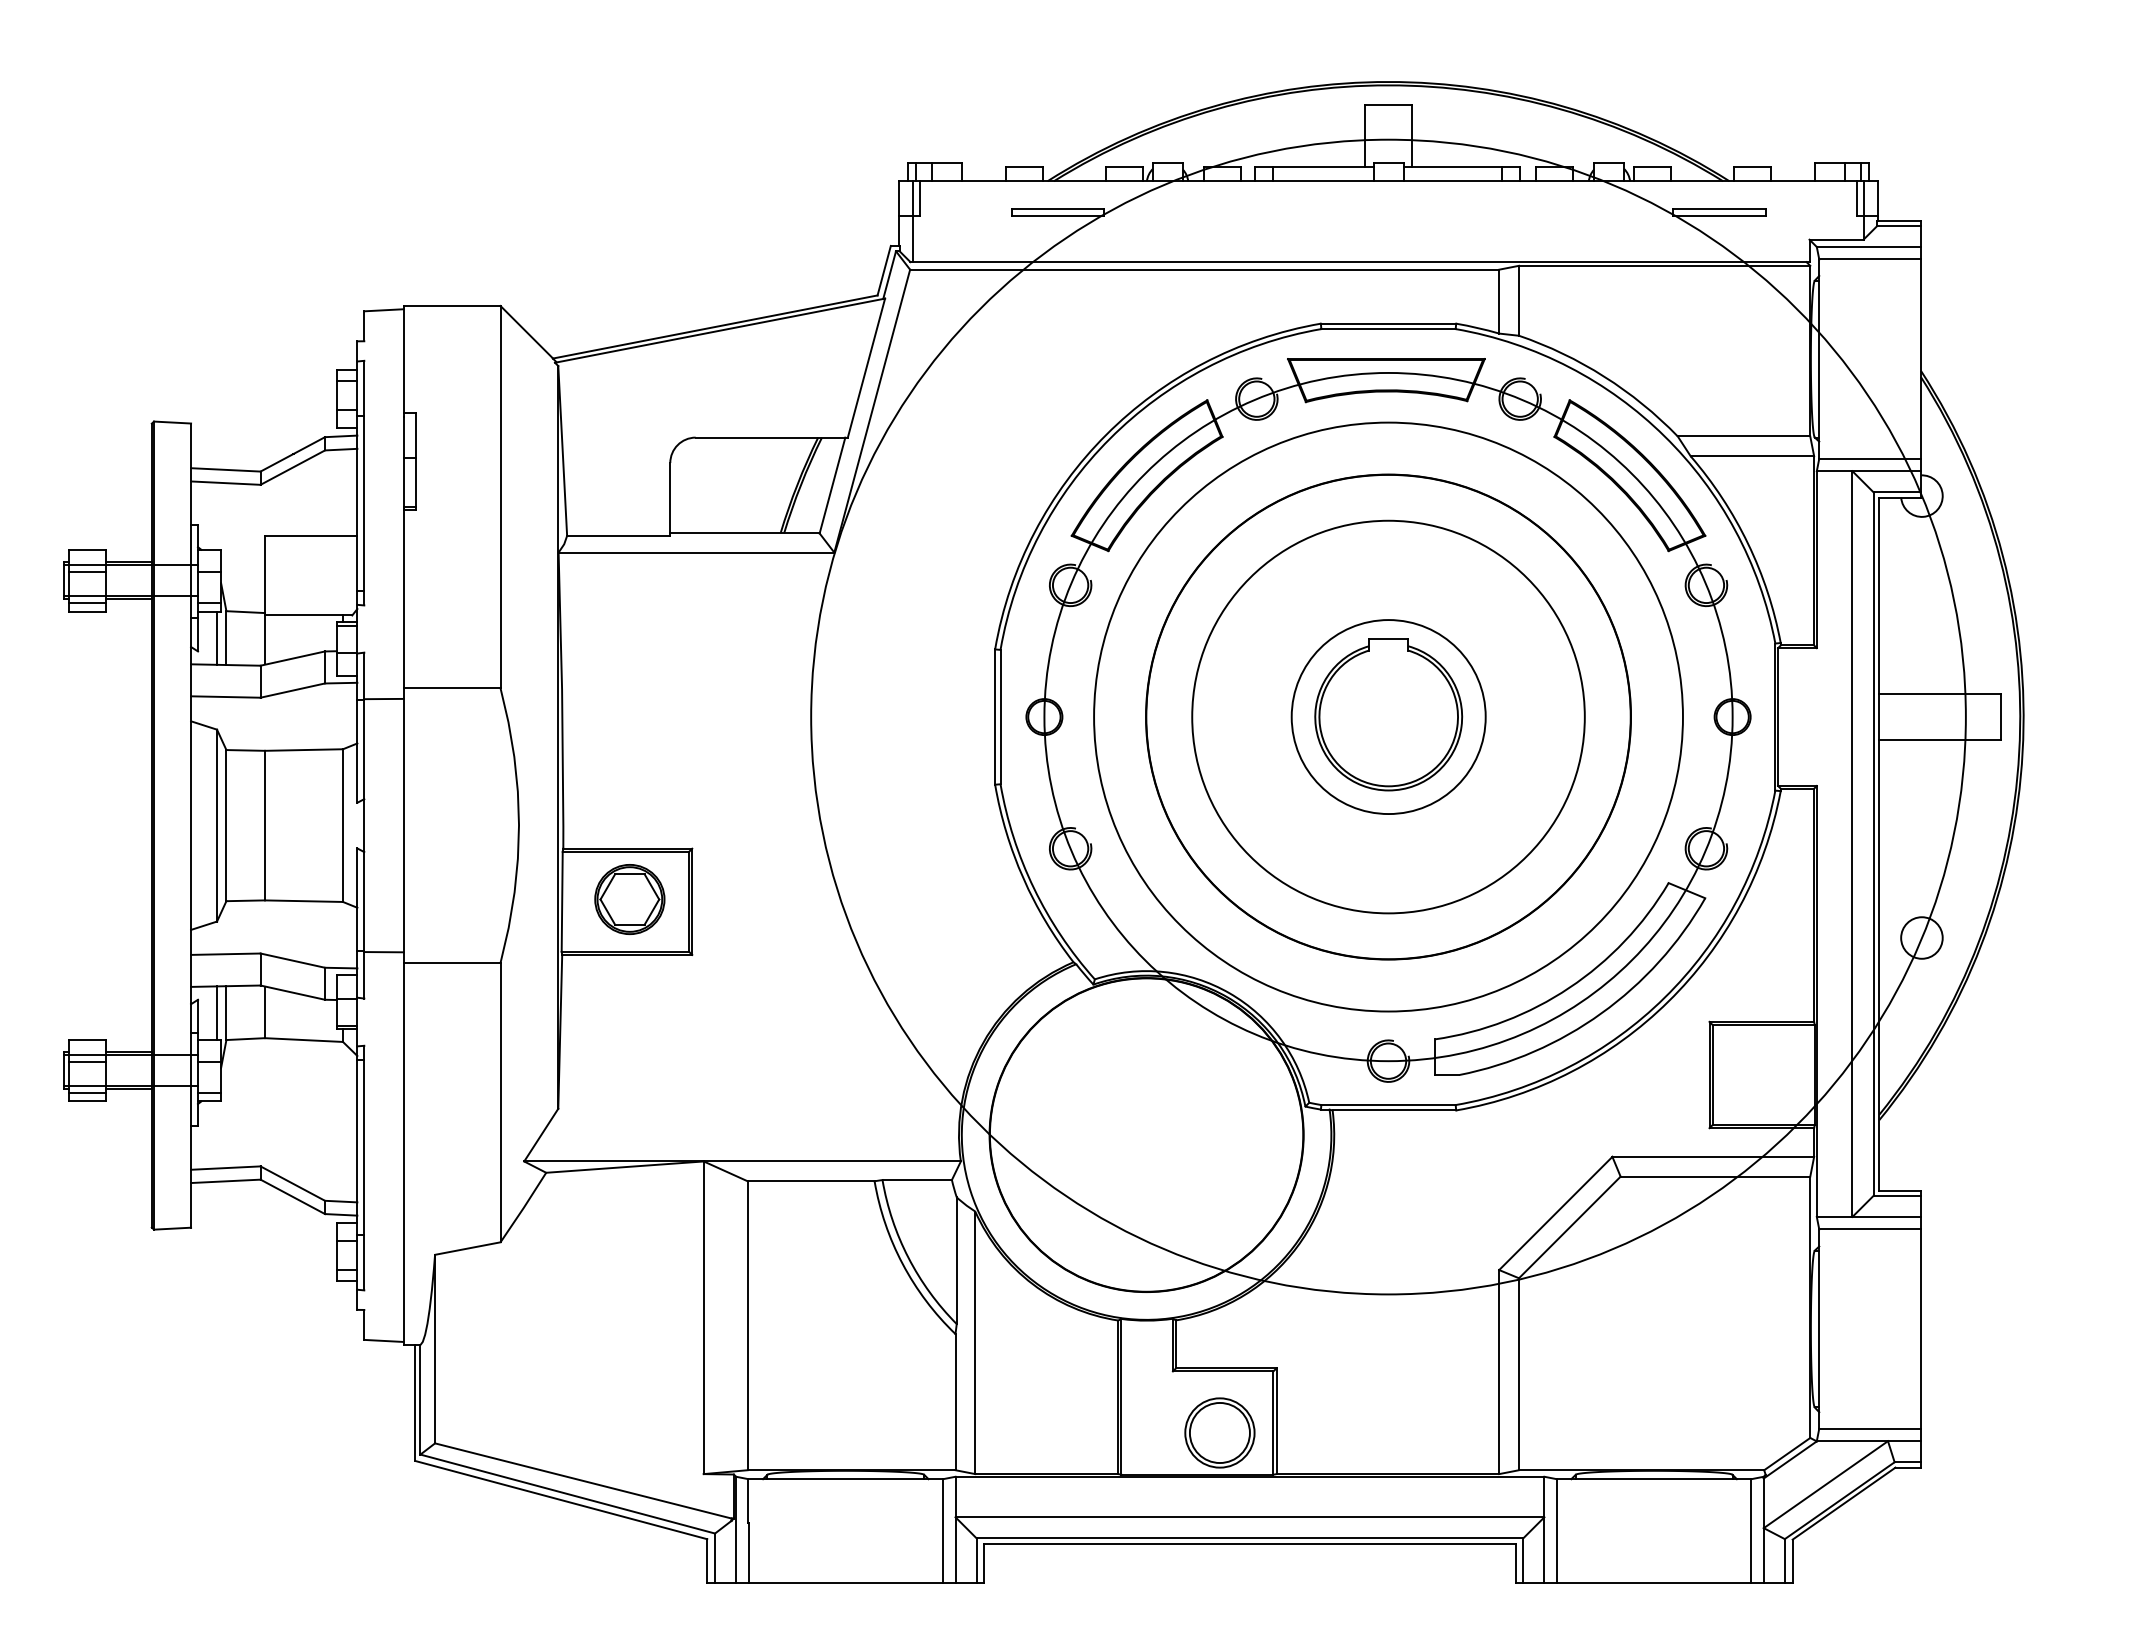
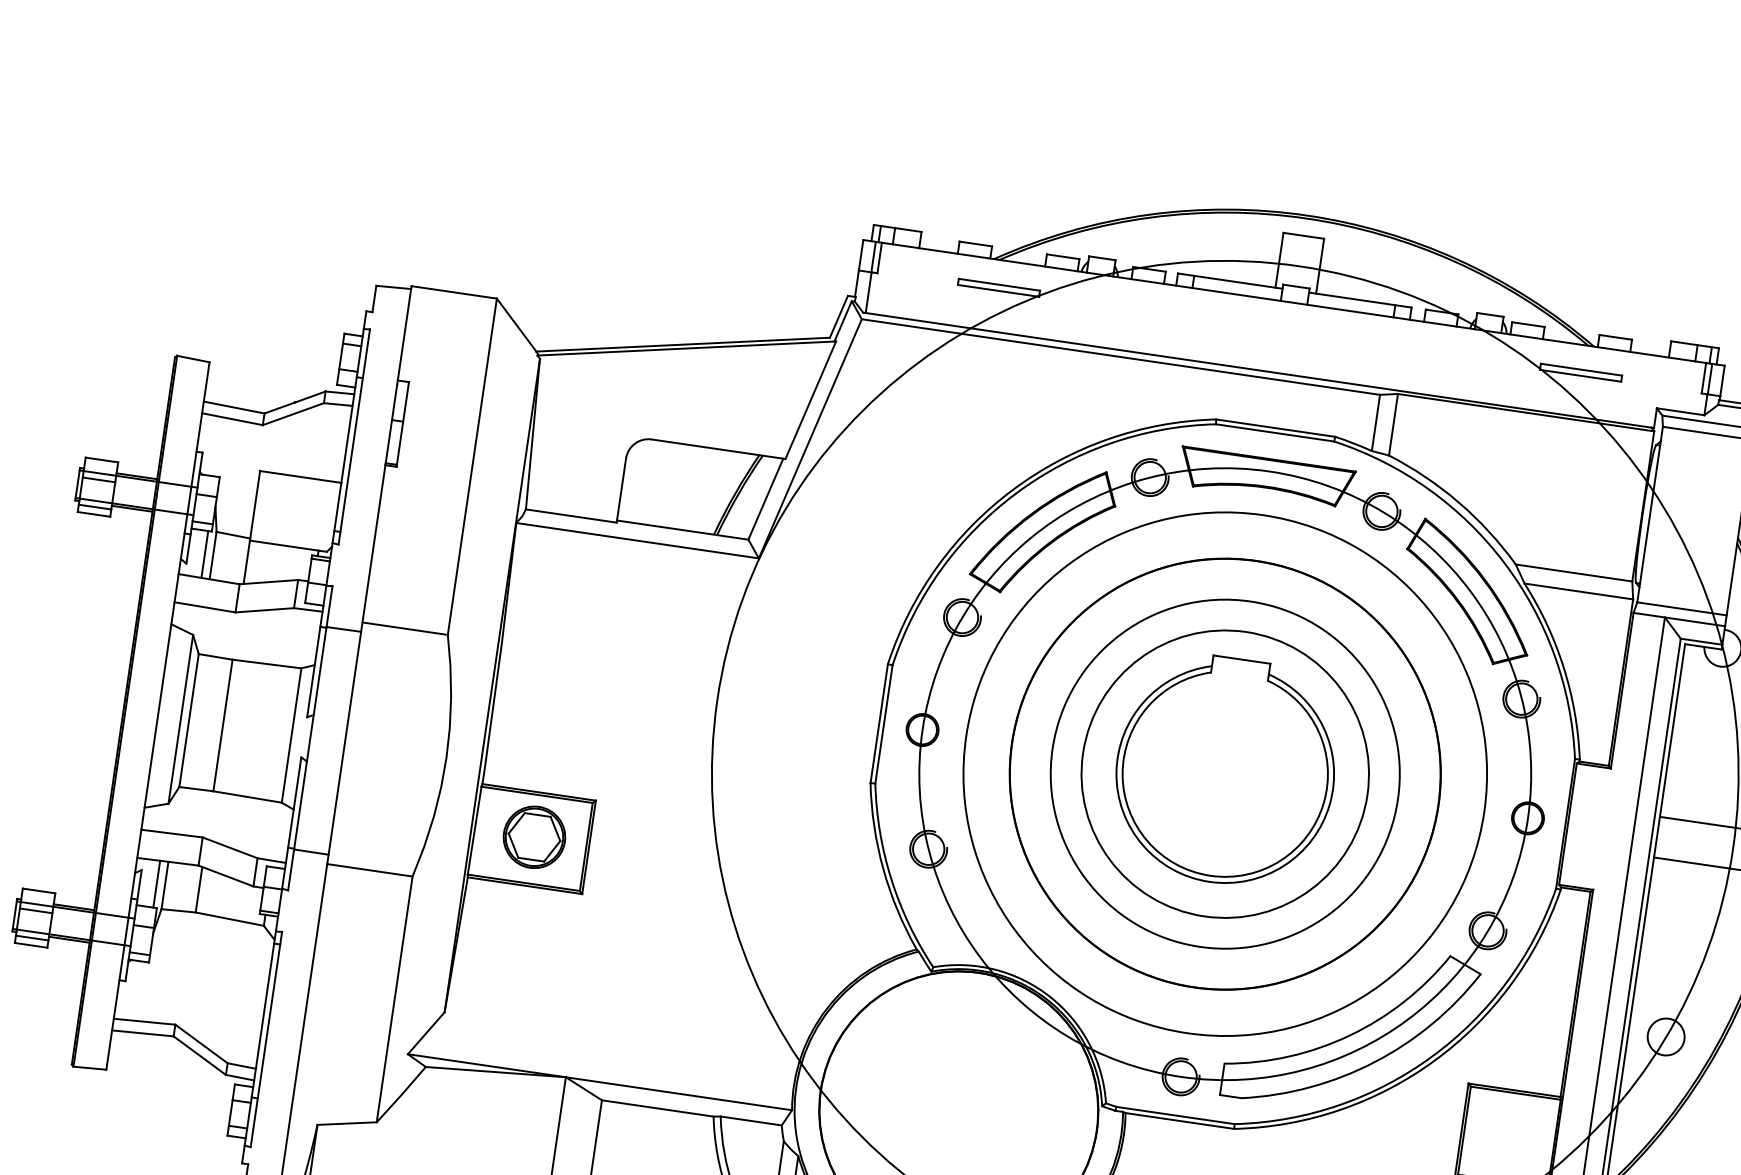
part: (1388, 716) -> (1225, 773), size x1.67

